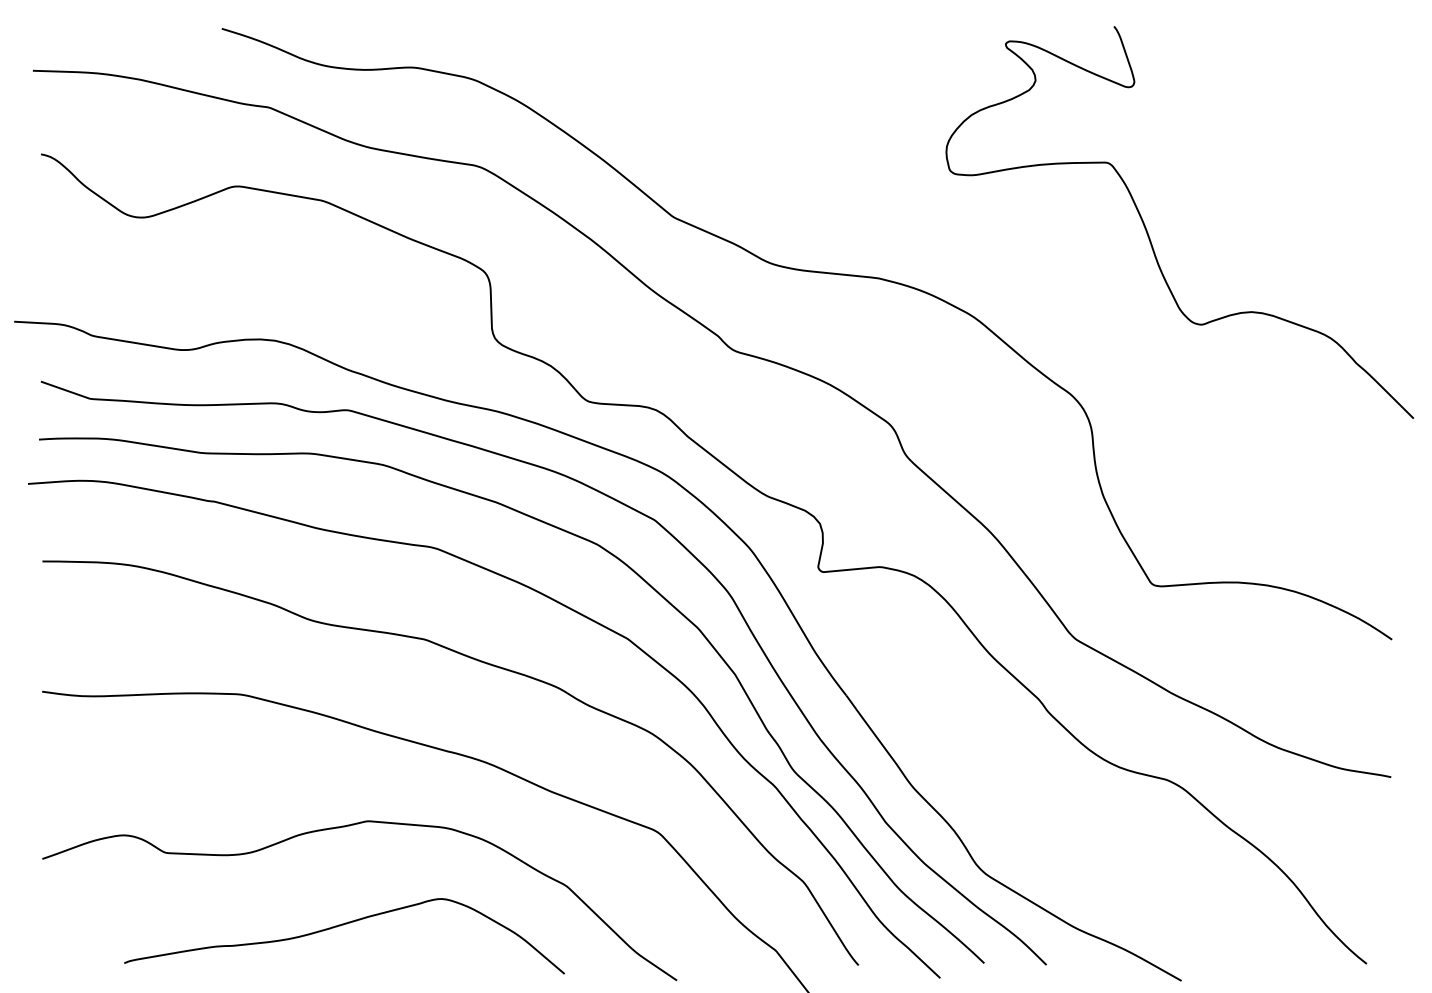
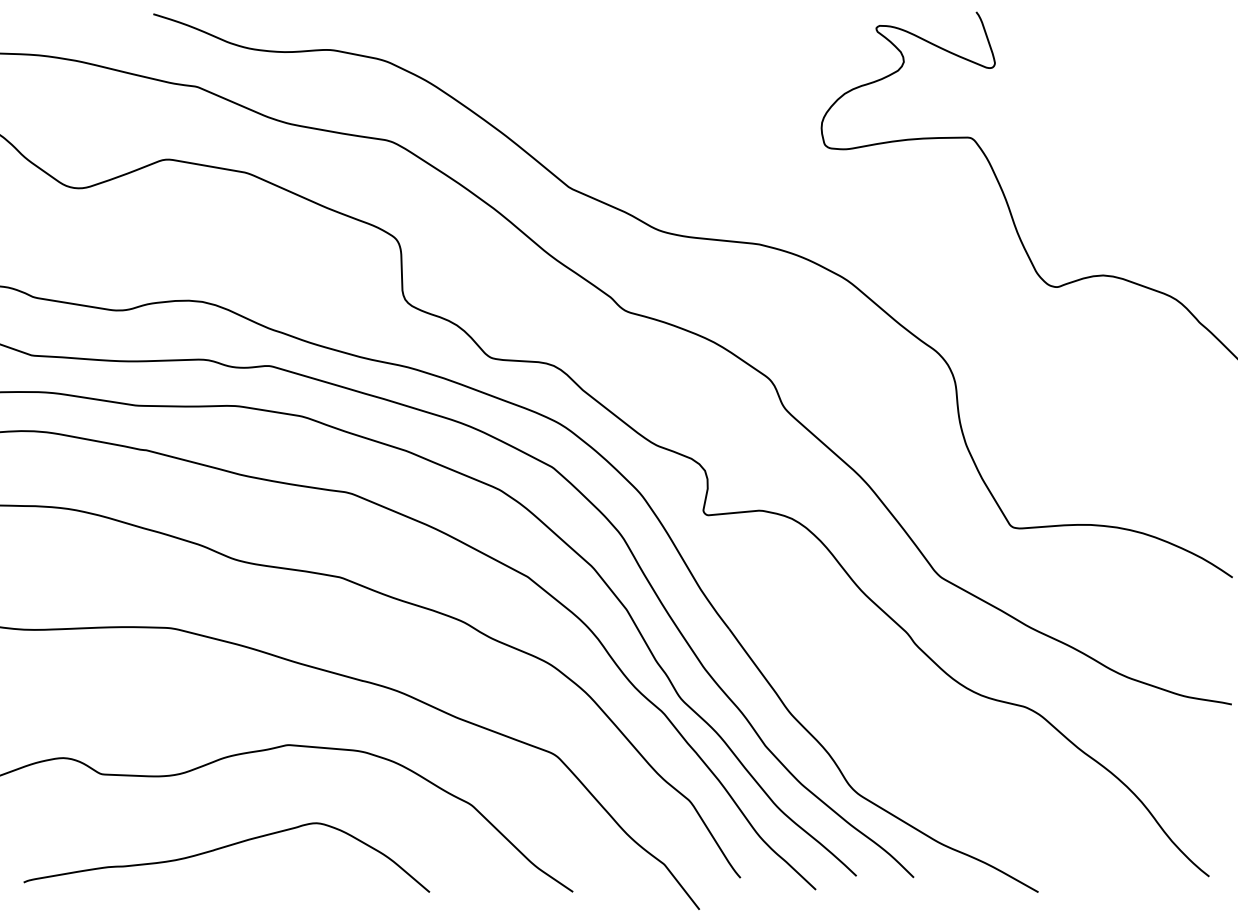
curve: (340, 926) -> (223, 848), moved

